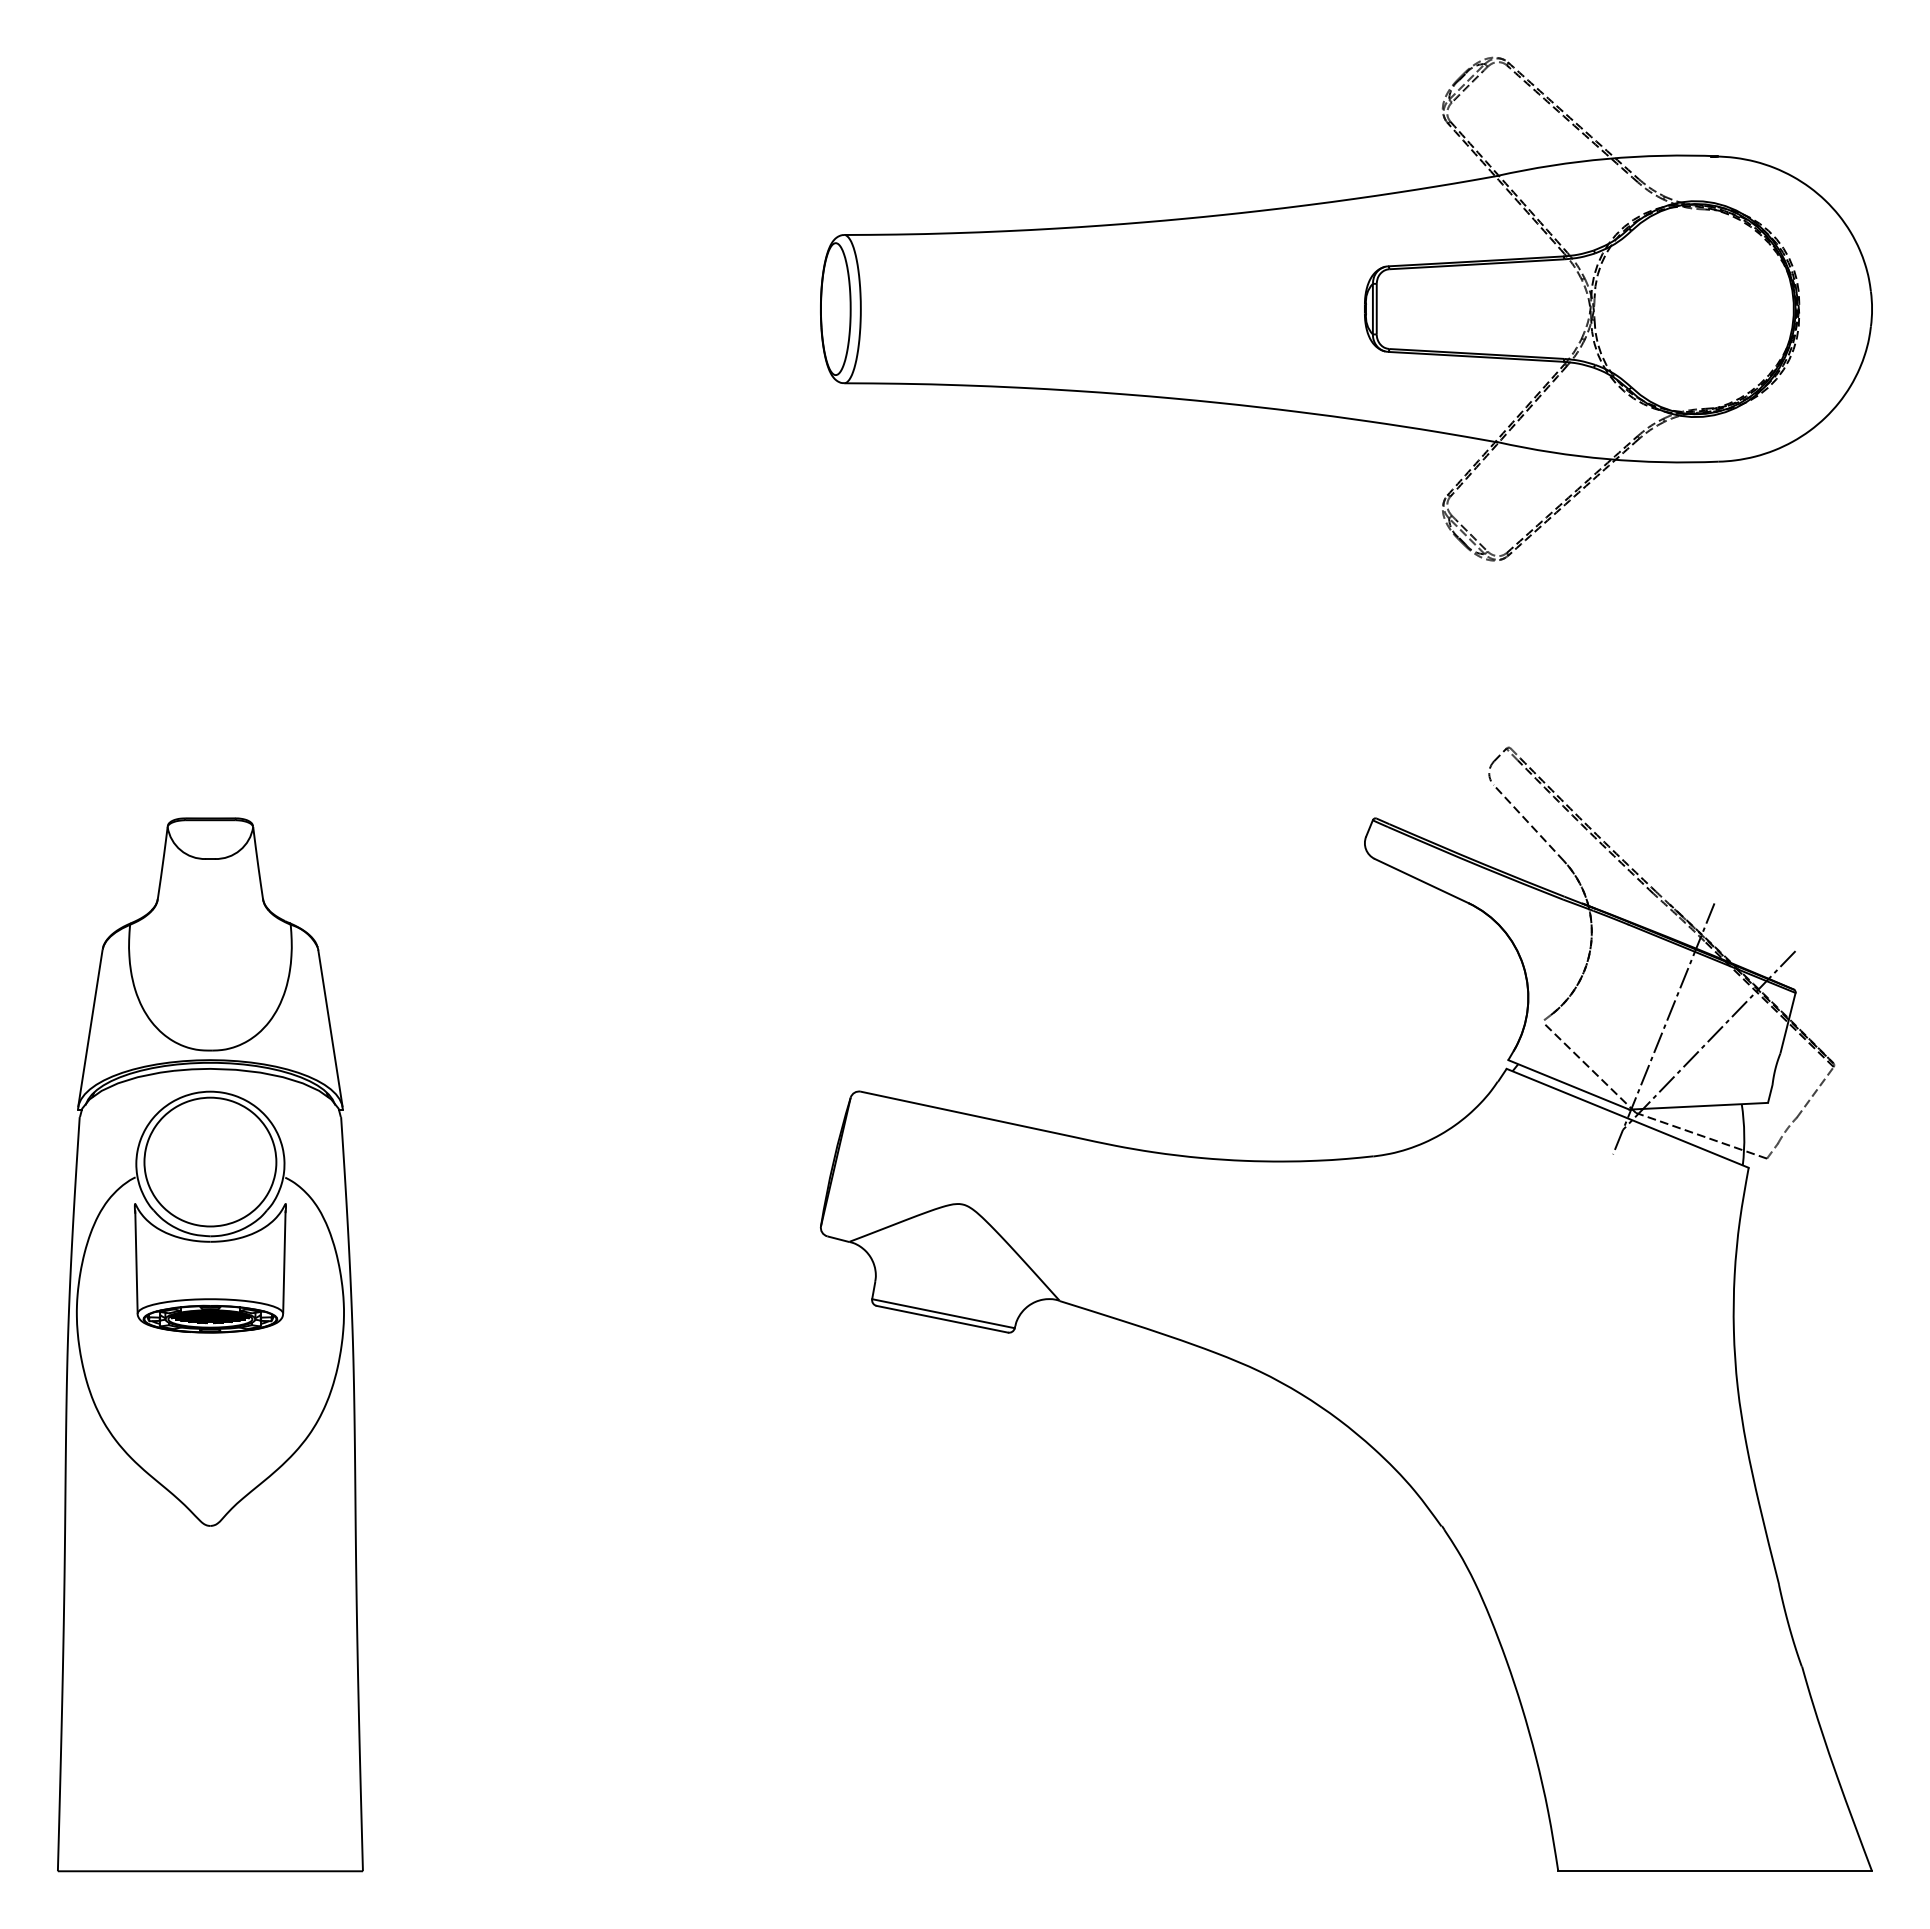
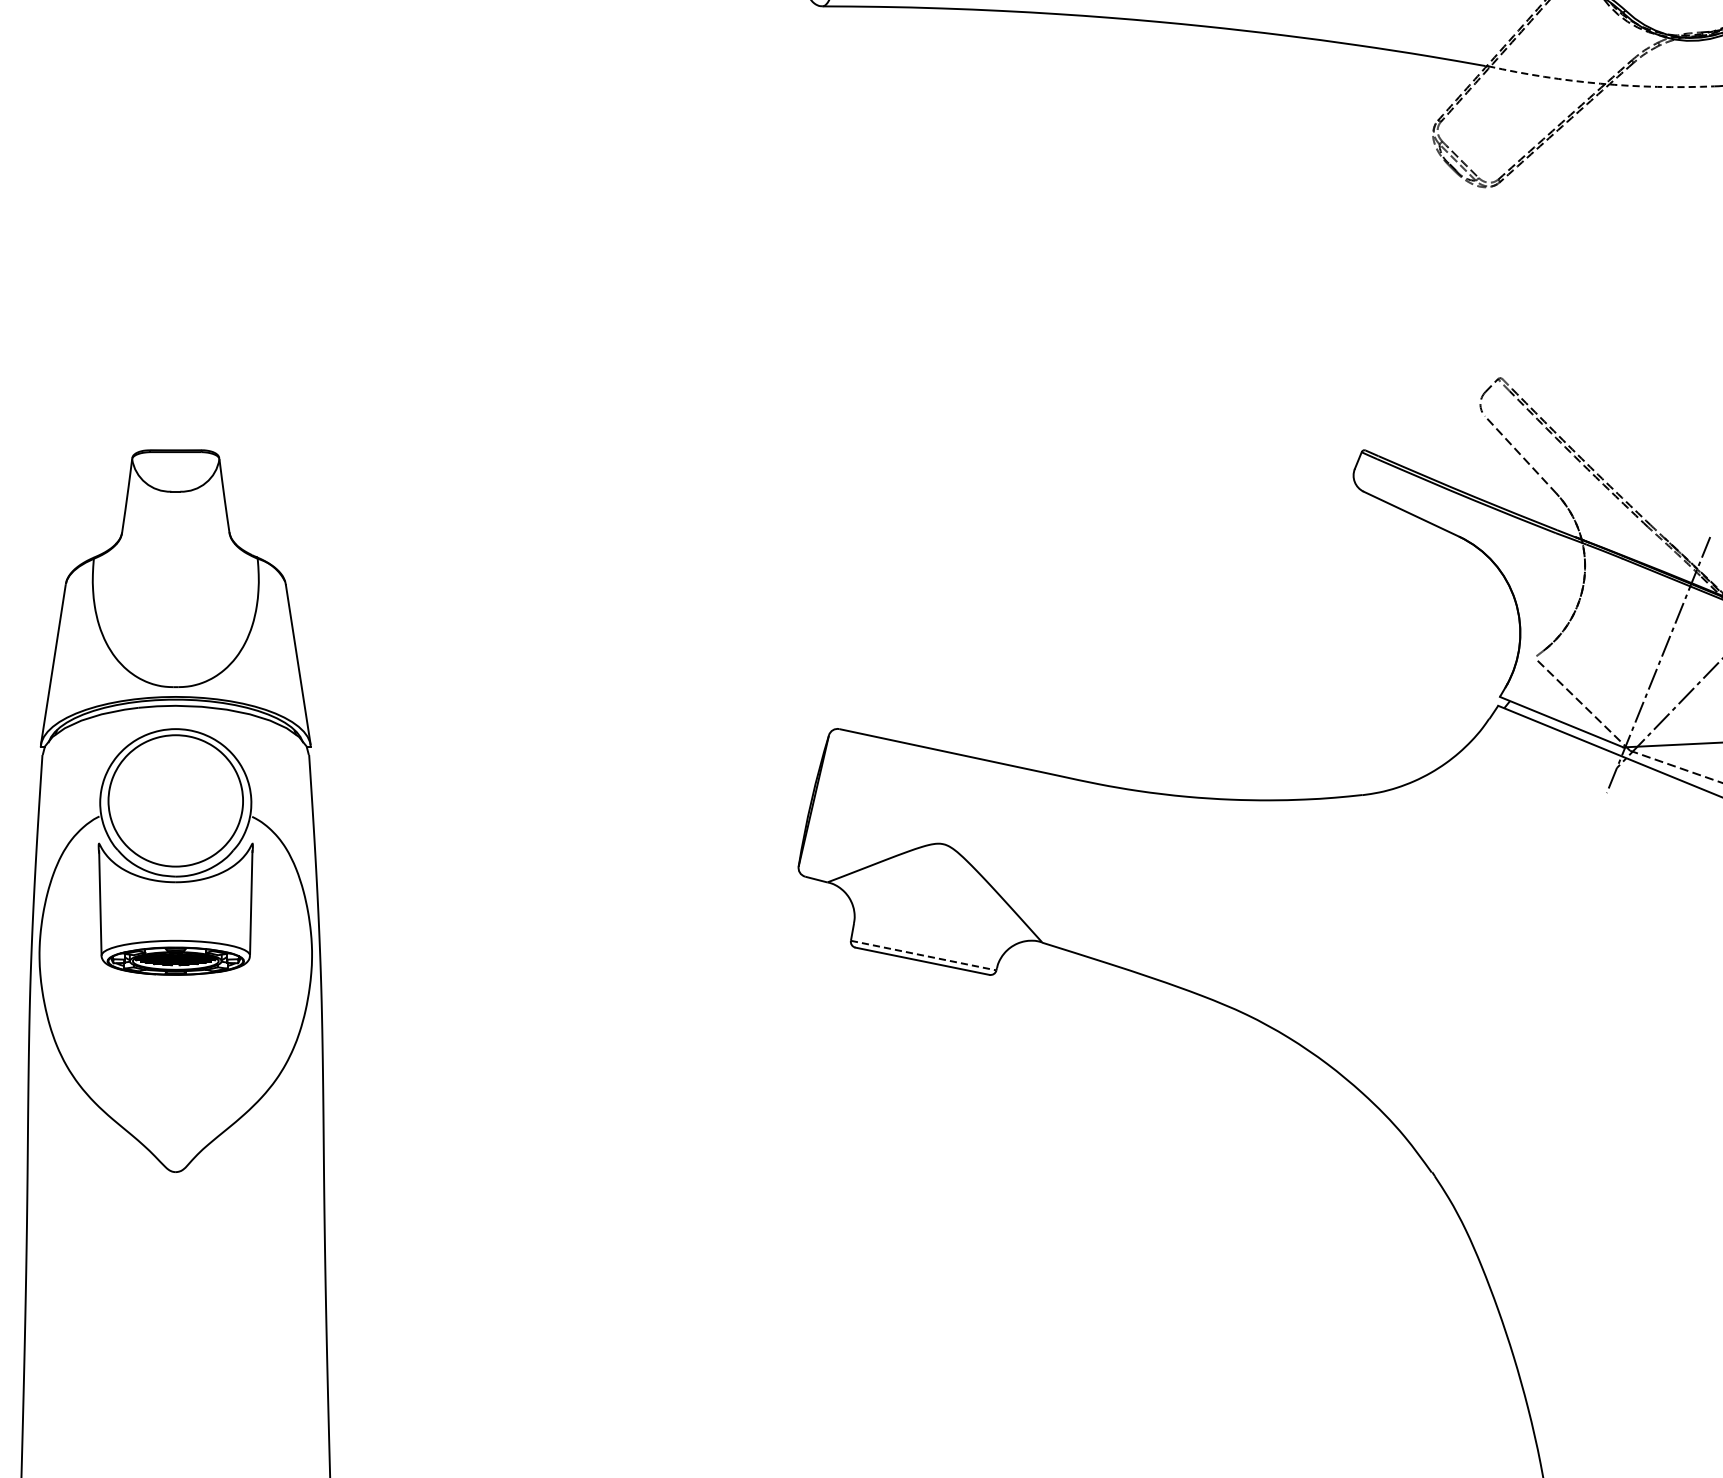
arc: (1607, 459) -> (1601, 84), solid -> dashed
line: (943, 1313) -> (923, 955), solid -> dashed

